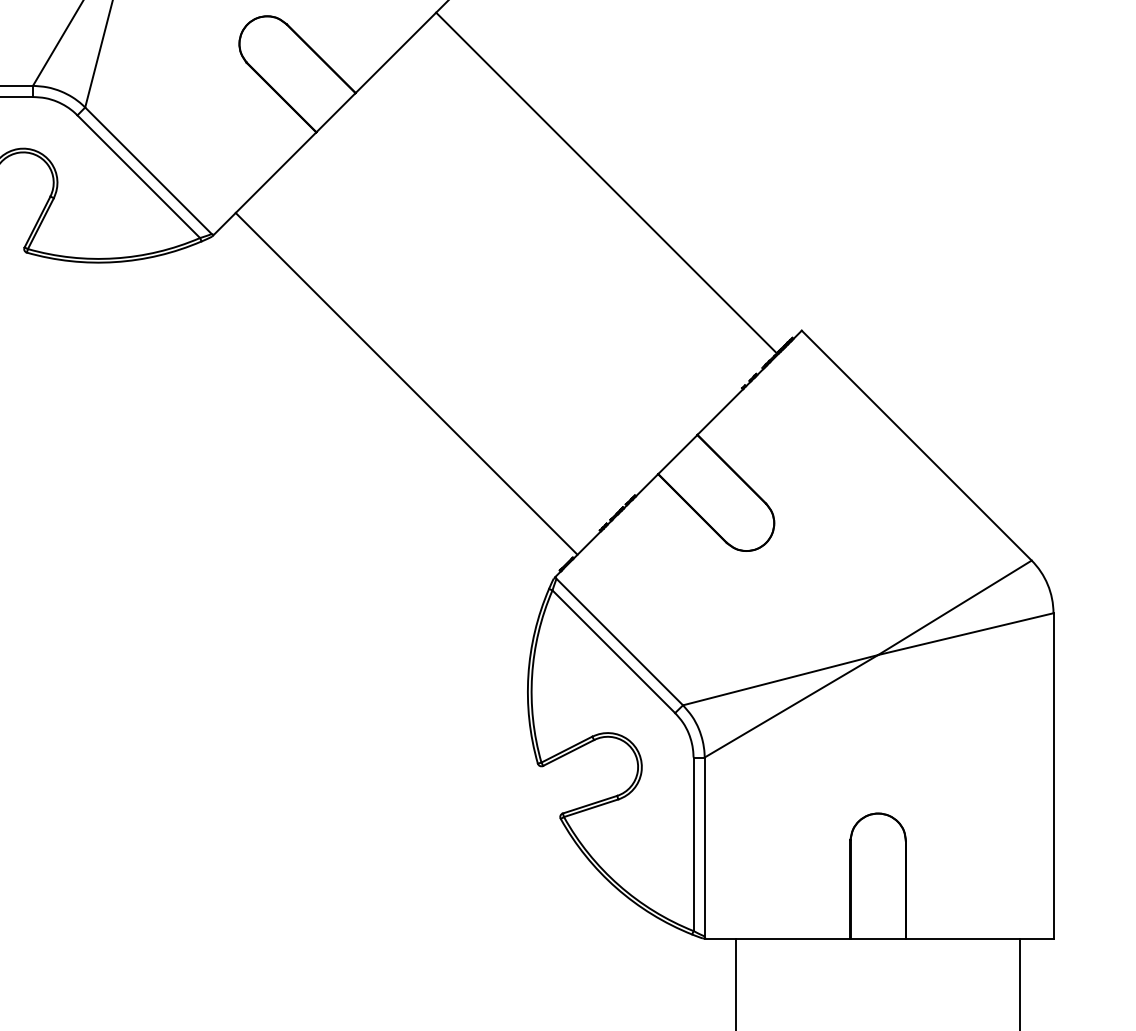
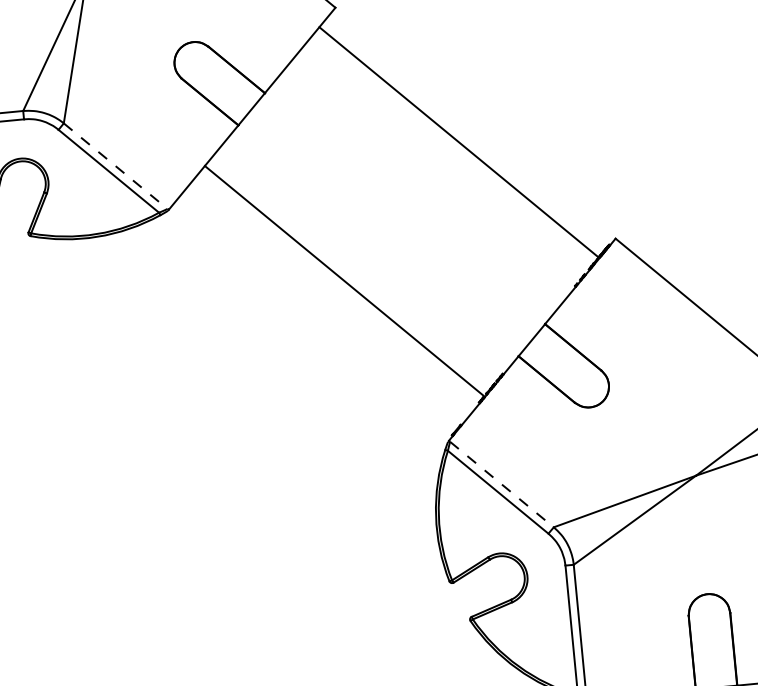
line: (148, 171) -> (115, 166), solid -> dashed
line: (406, 383) -> (344, 281), moved
line: (620, 642) -> (502, 484), solid -> dashed

